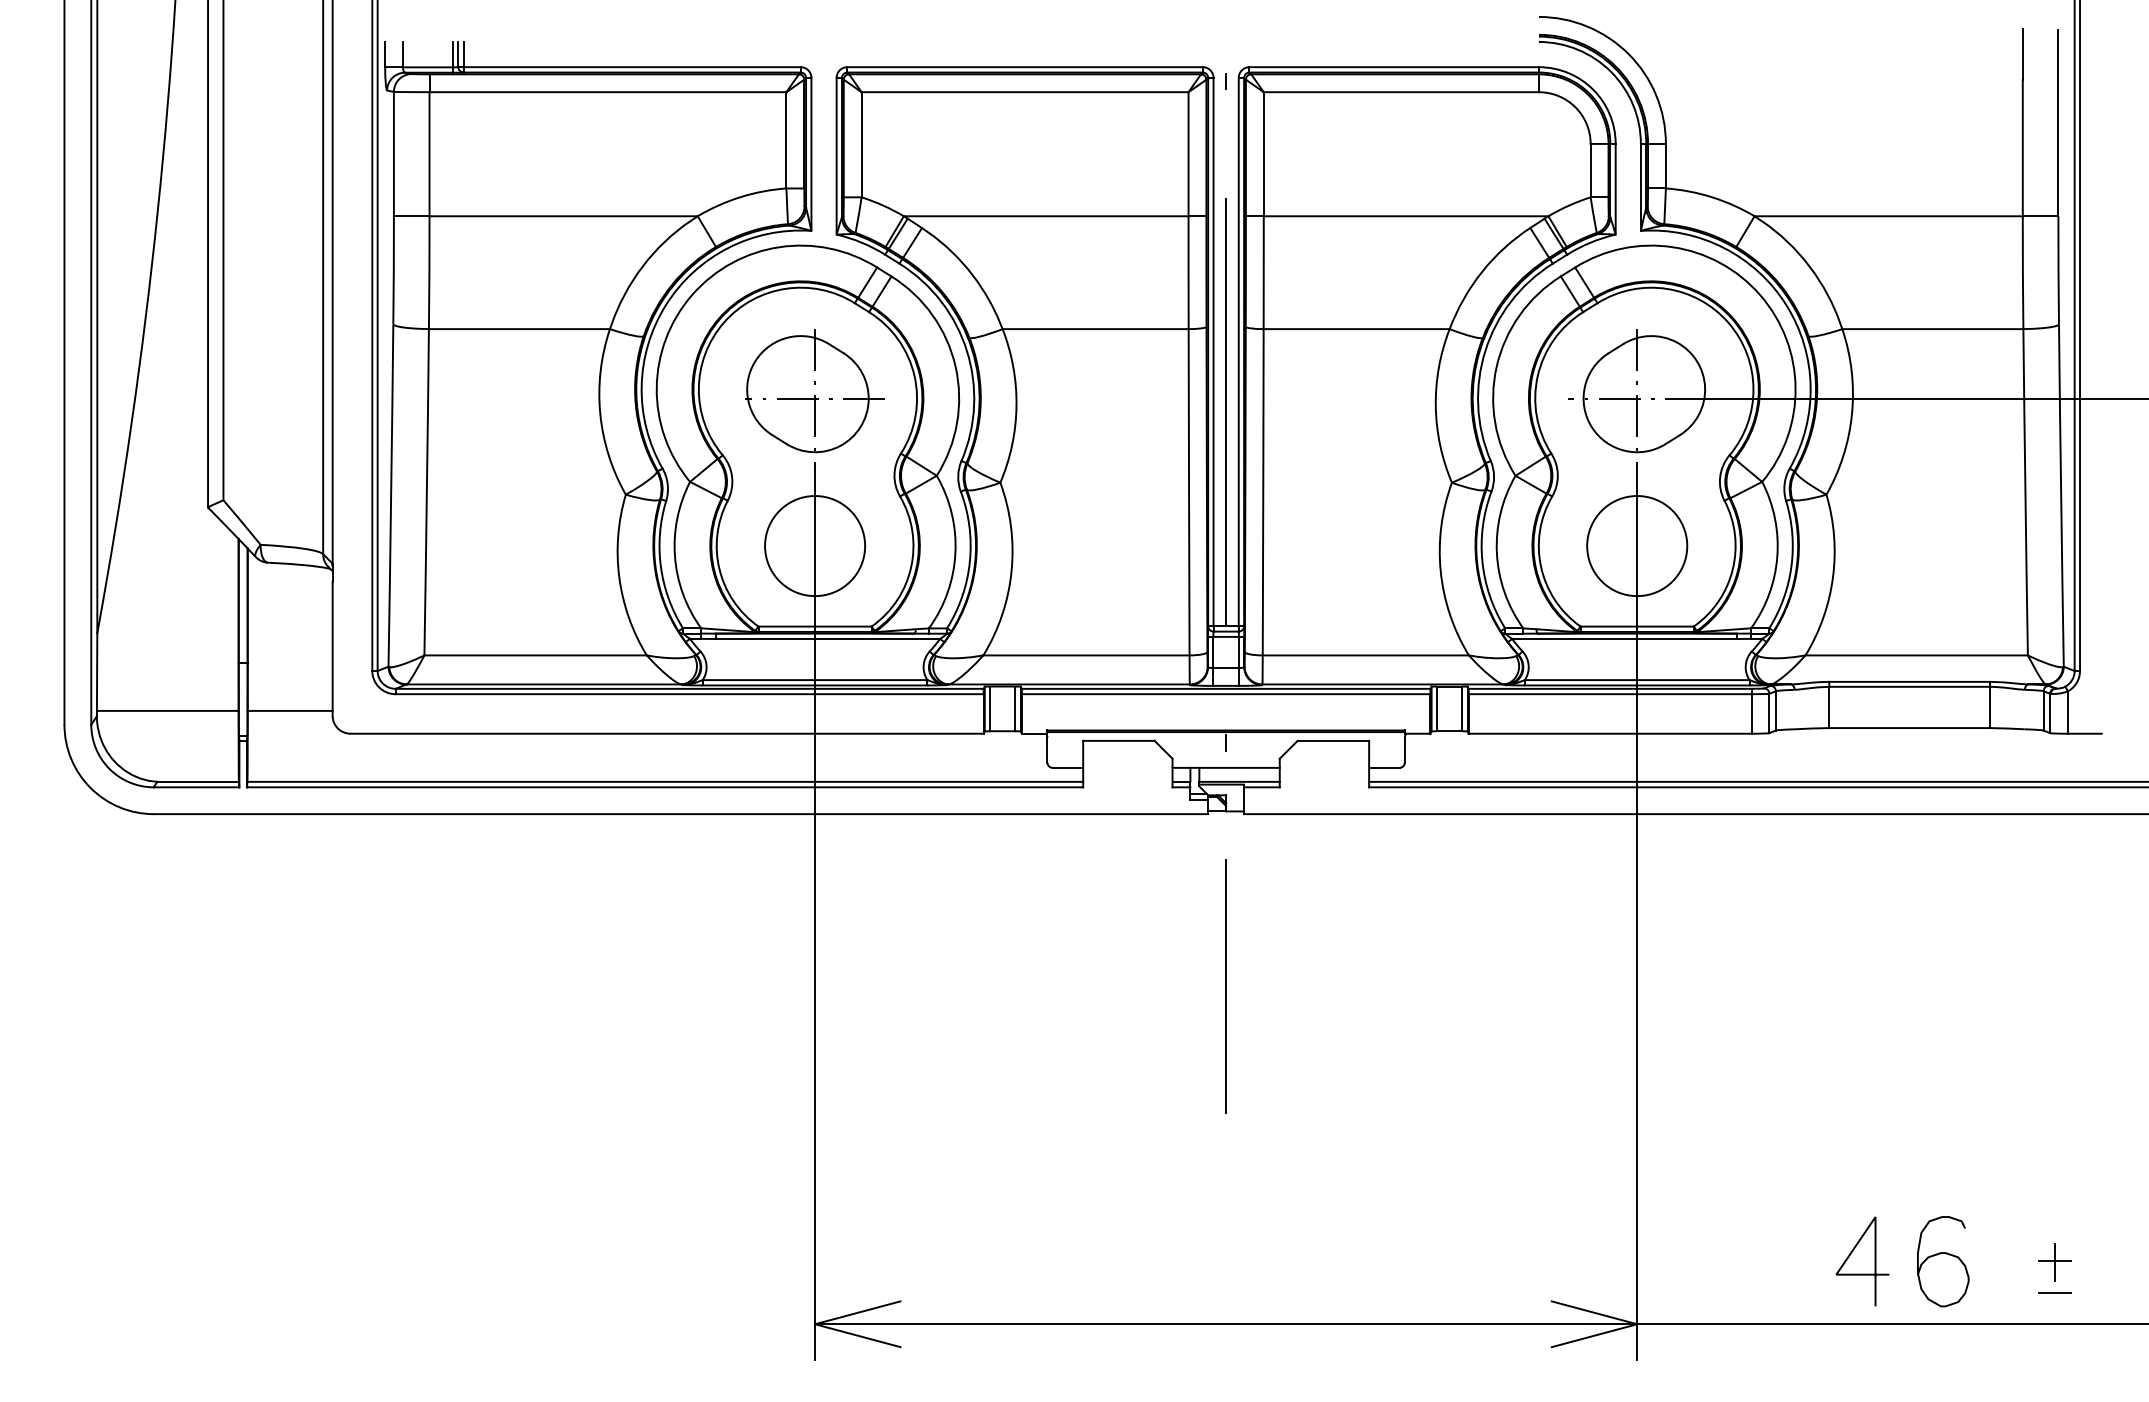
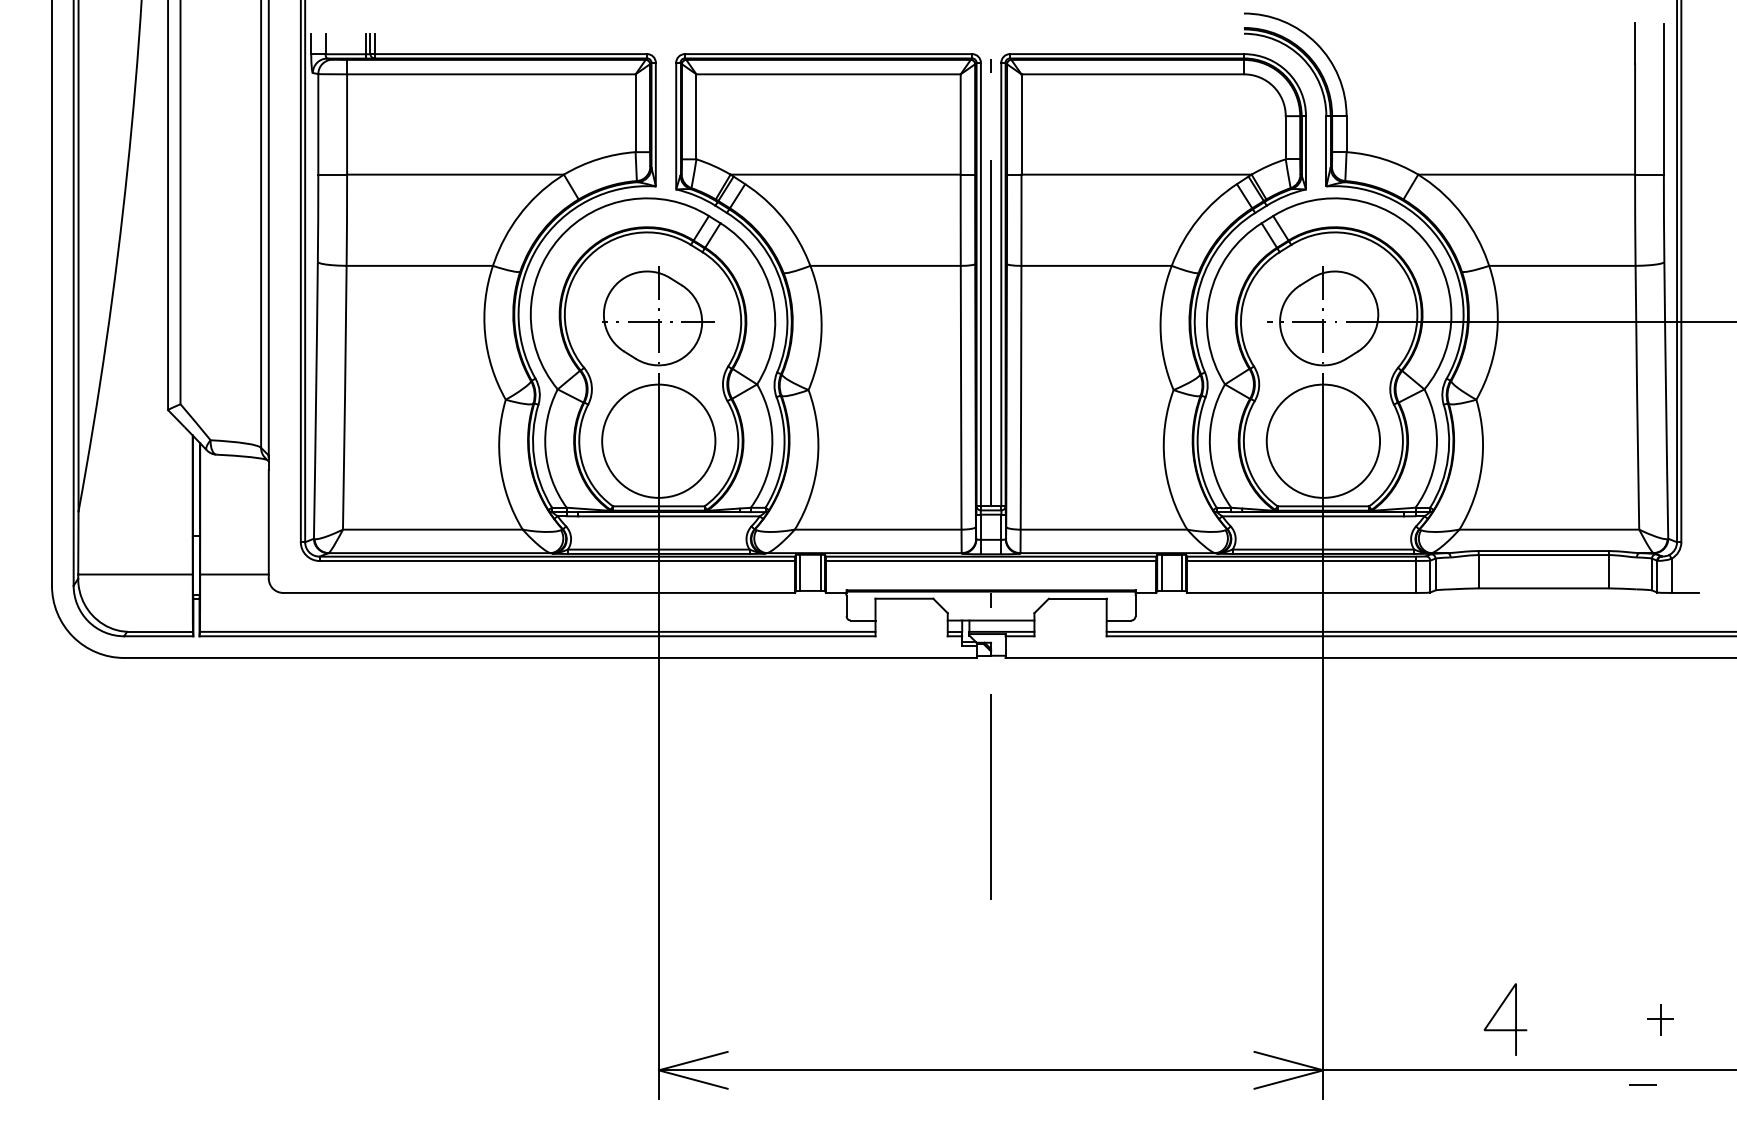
circle: (815, 546) -> (659, 441), size x1.4
circle: (1637, 546) -> (1323, 441), size x1.4
curve: (1940, 1254) -> (1568, 1013), removed
line: (2054, 1292) -> (1642, 1085), moved

